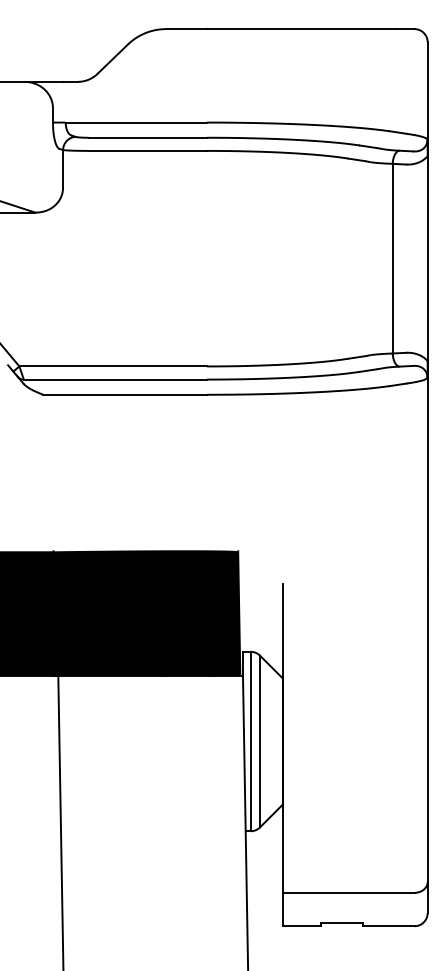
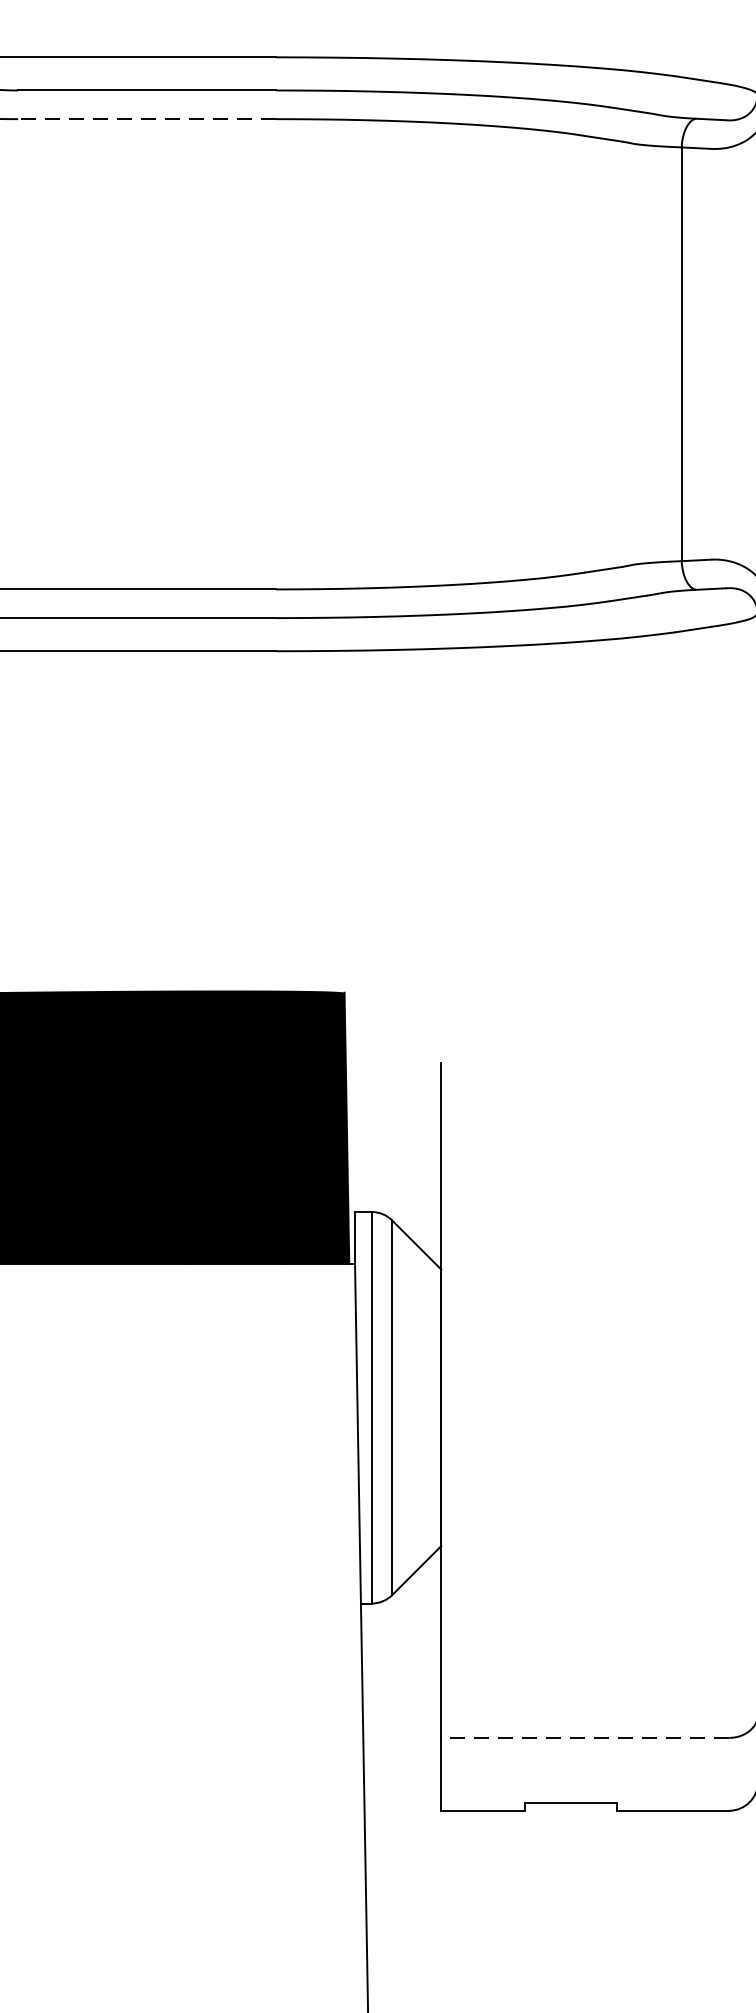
line: (147, 150) -> (146, 118), solid -> dashed
line: (348, 892) -> (585, 1737), solid -> dashed

